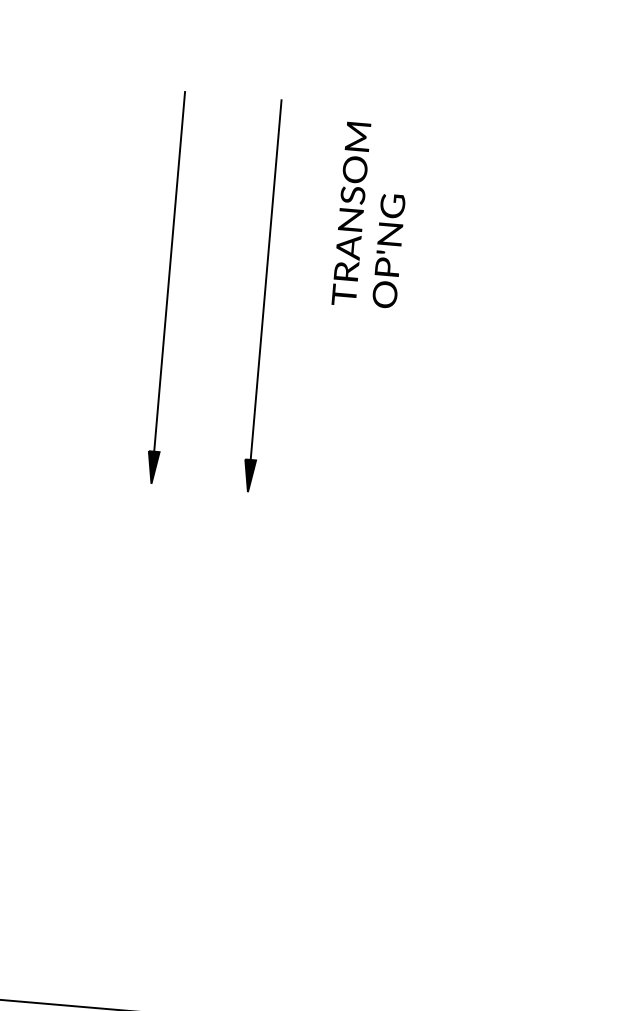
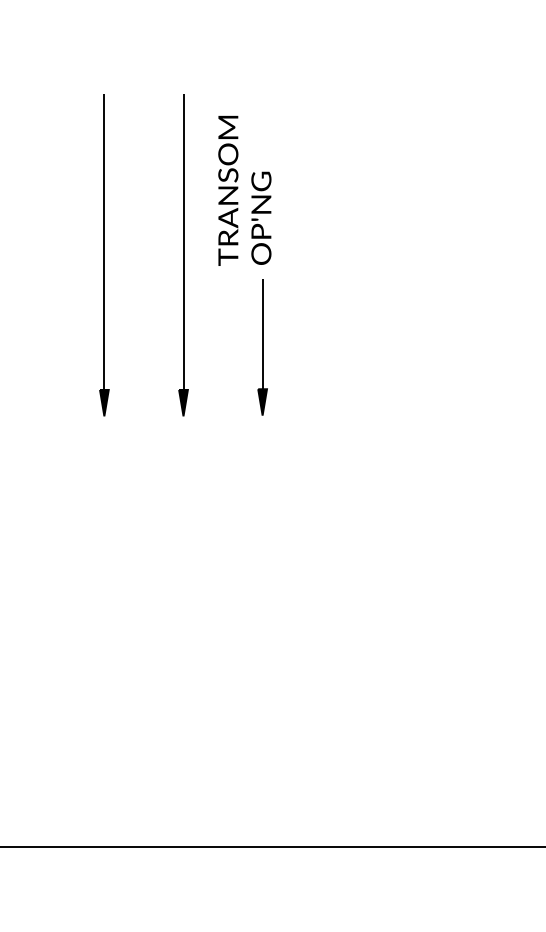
text: (371, 215) -> (244, 190), moved
part: (351, 416) -> (262, 347), added

